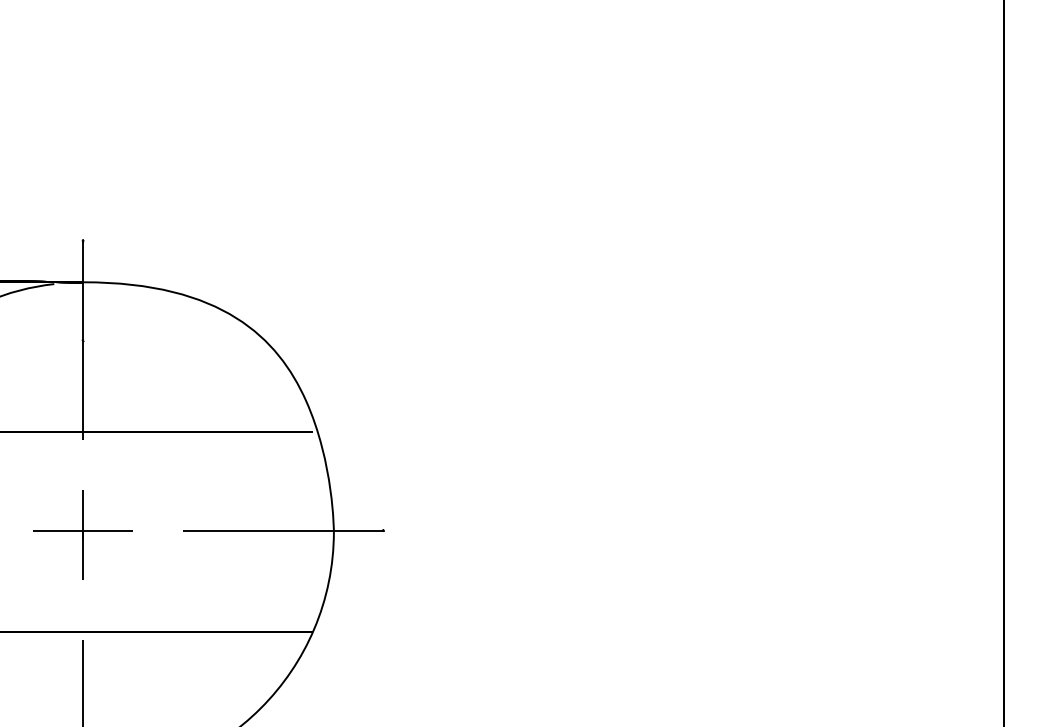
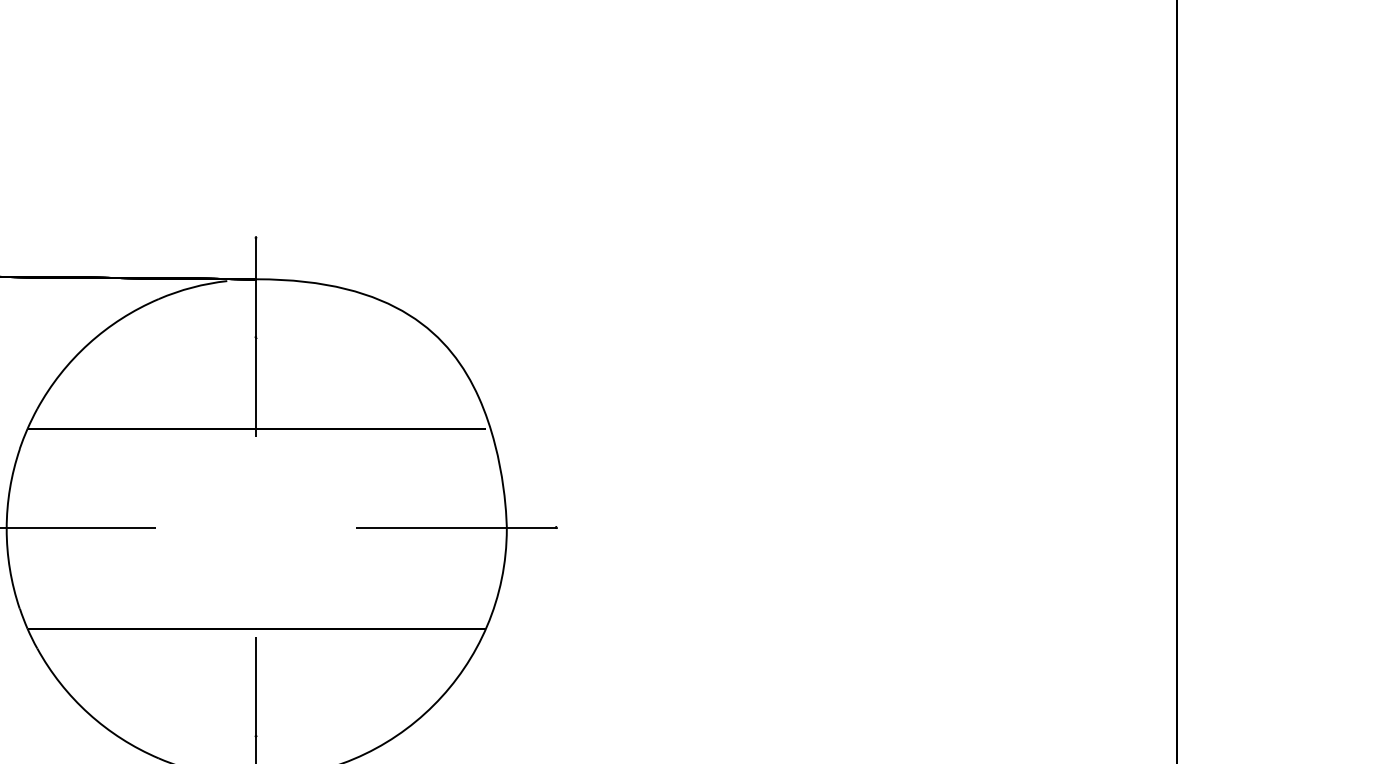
part: (82, 534) -> (255, 531), removed

